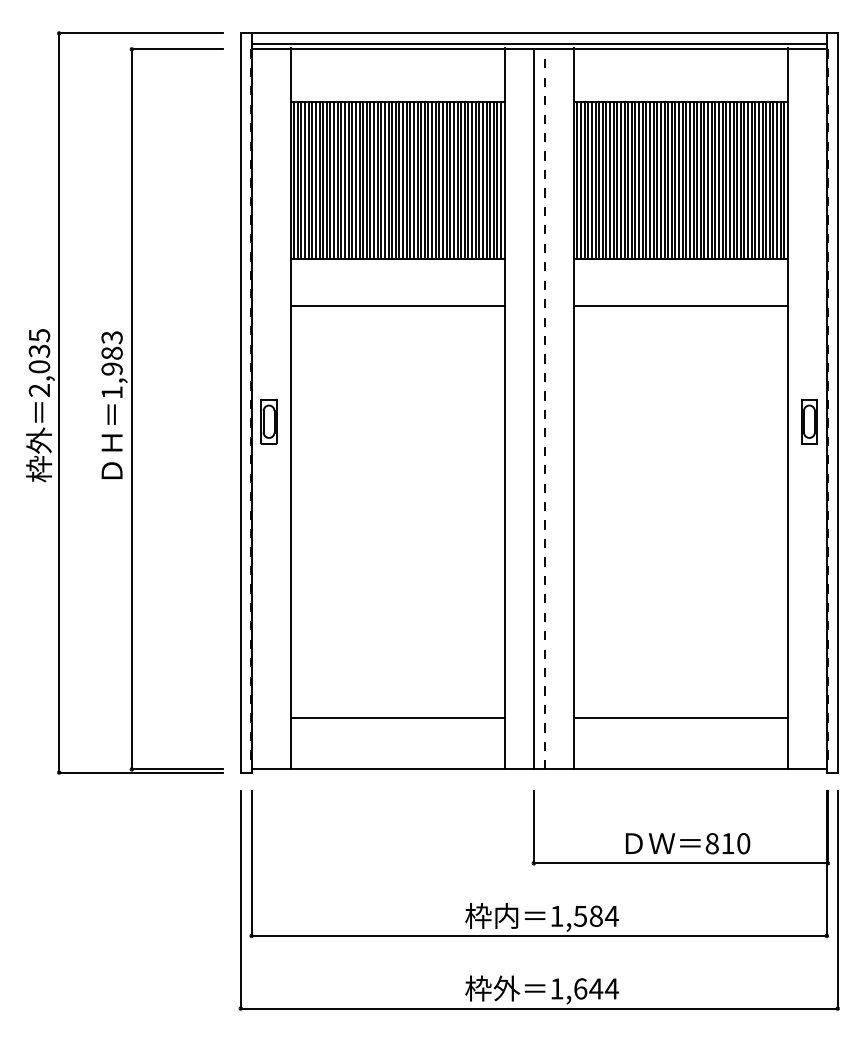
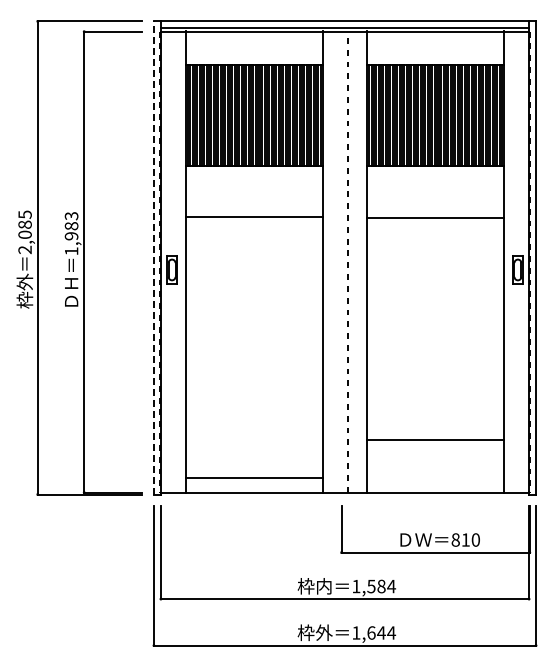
line: (396, 305) -> (253, 216), moved
line: (680, 305) -> (435, 217), moved
text: (38, 350) -> (24, 224), 2,035 -> 2,085
line: (240, 402) -> (153, 257), solid -> dashed
line: (533, 408) -> (341, 261), removed
line: (396, 717) -> (253, 477), moved
line: (680, 717) -> (435, 439), moved

